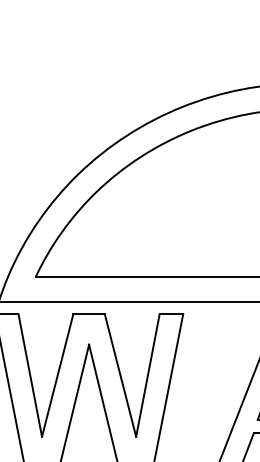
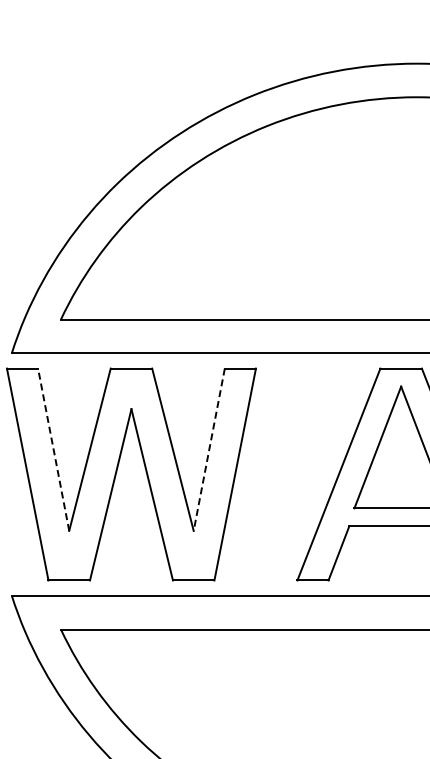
line: (30, 375) -> (53, 449), solid -> dashed
line: (148, 375) -> (209, 449), solid -> dashed

